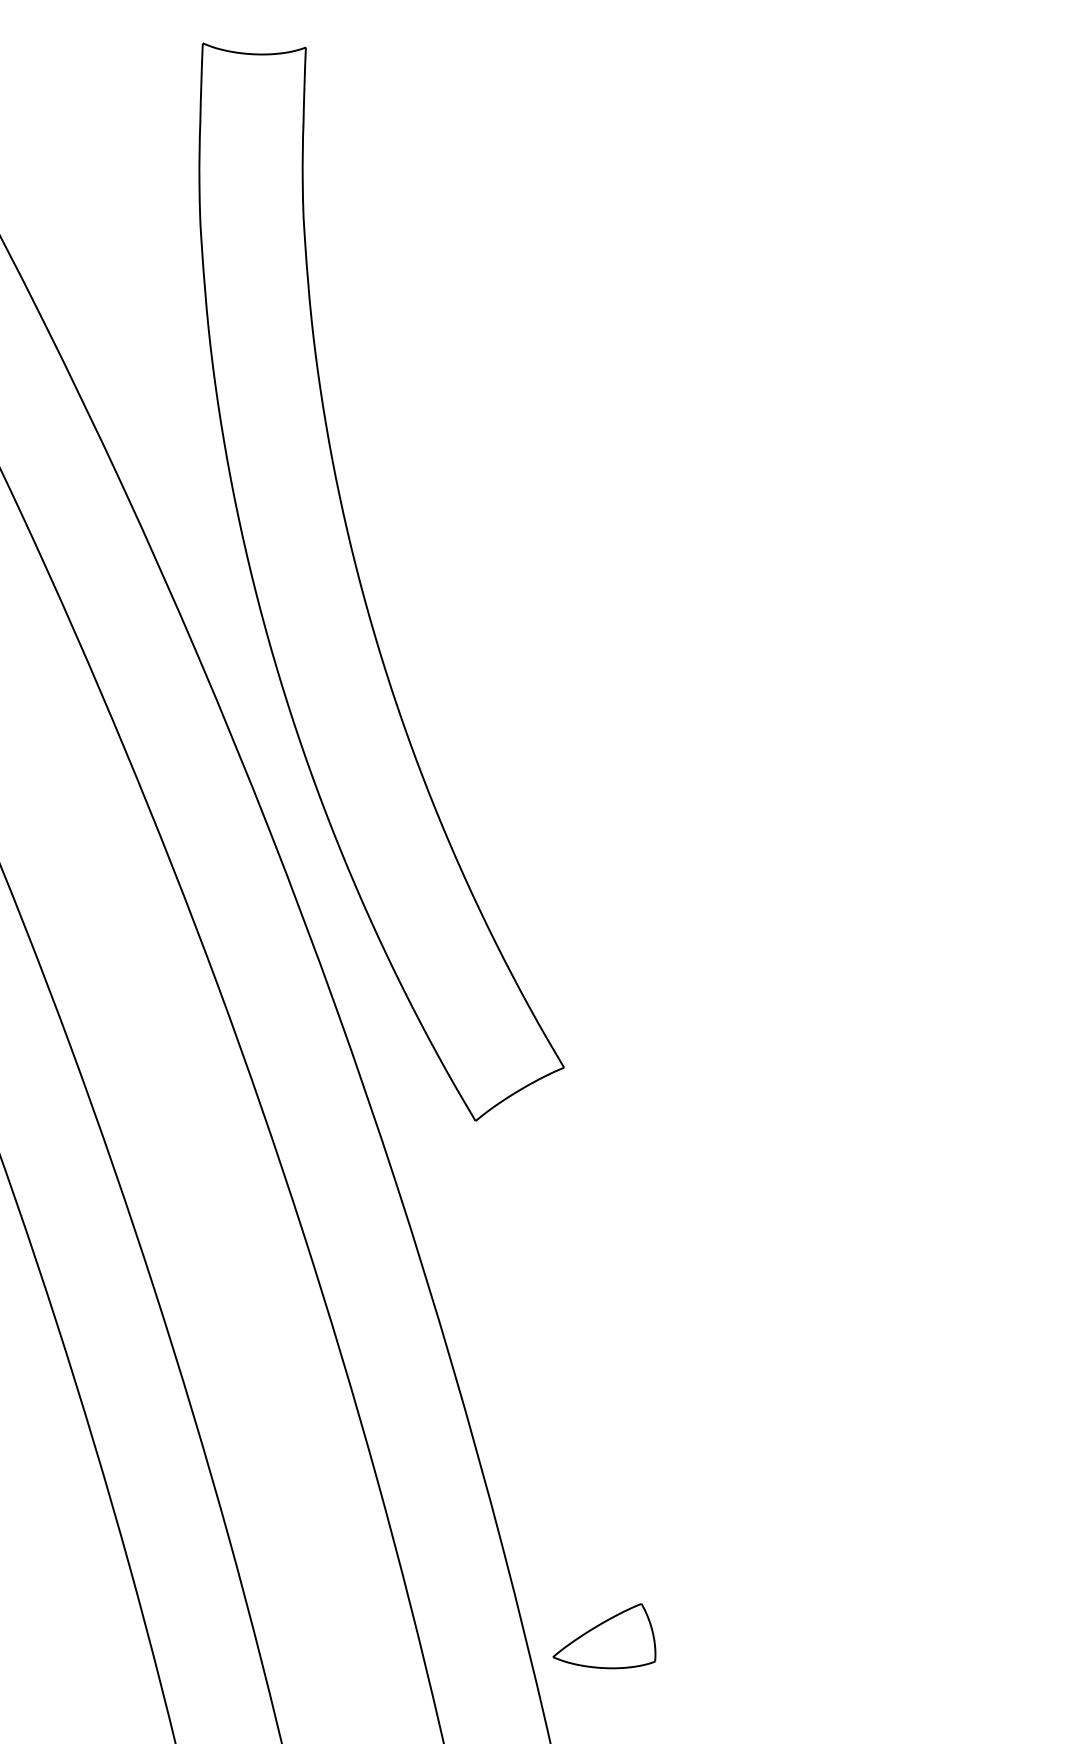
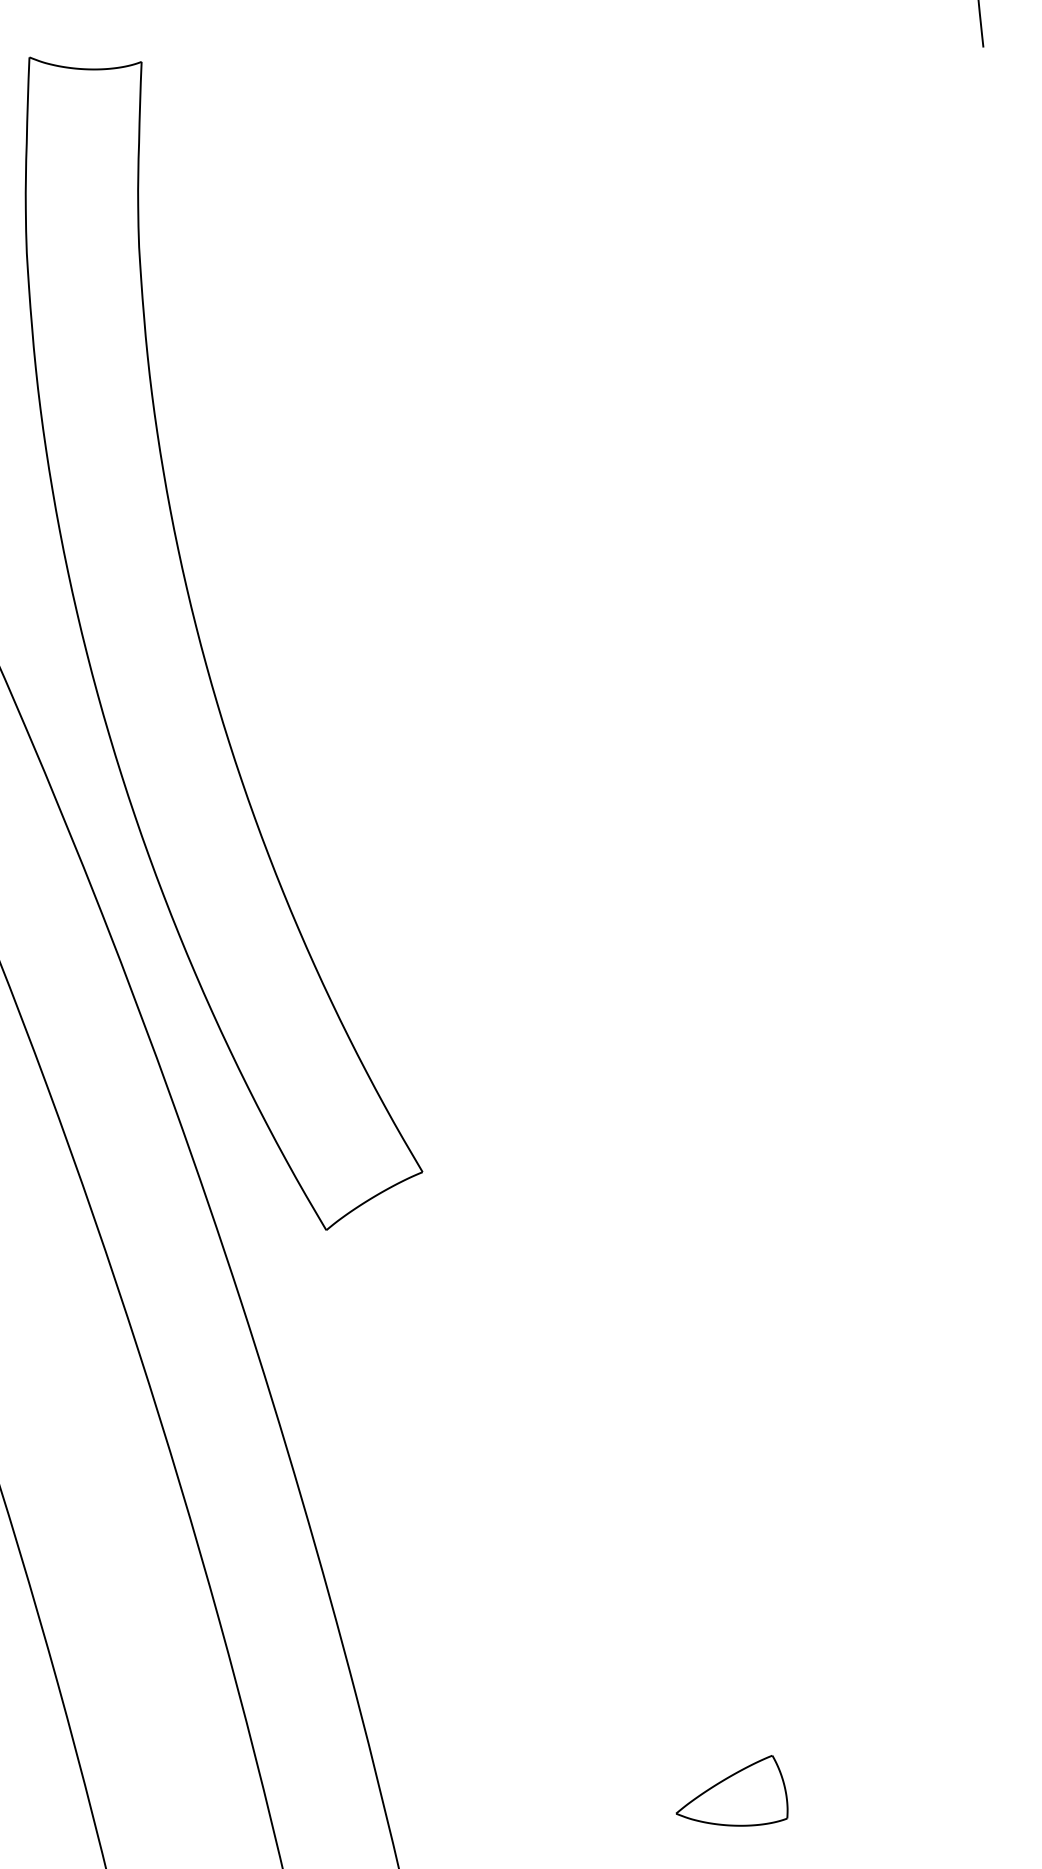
part: (604, 1636) -> (732, 1791), moved

